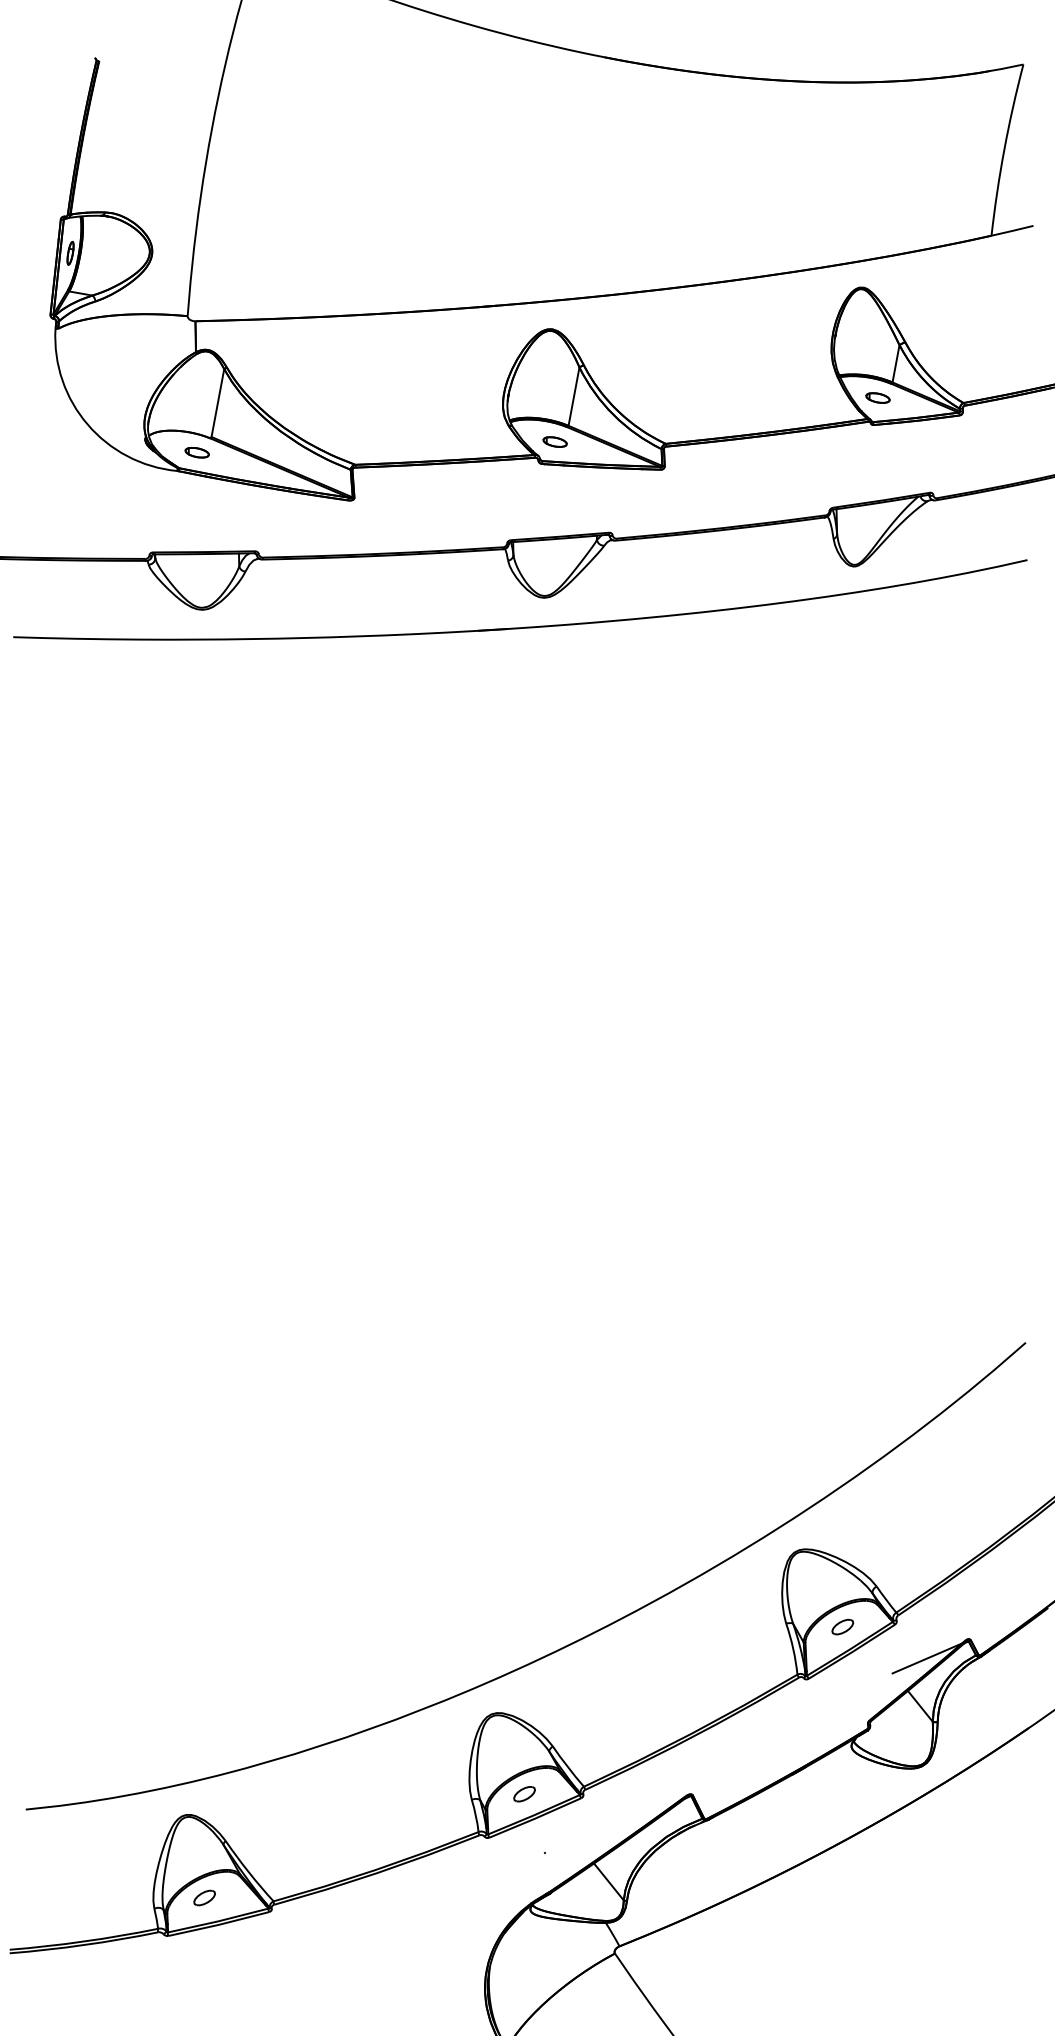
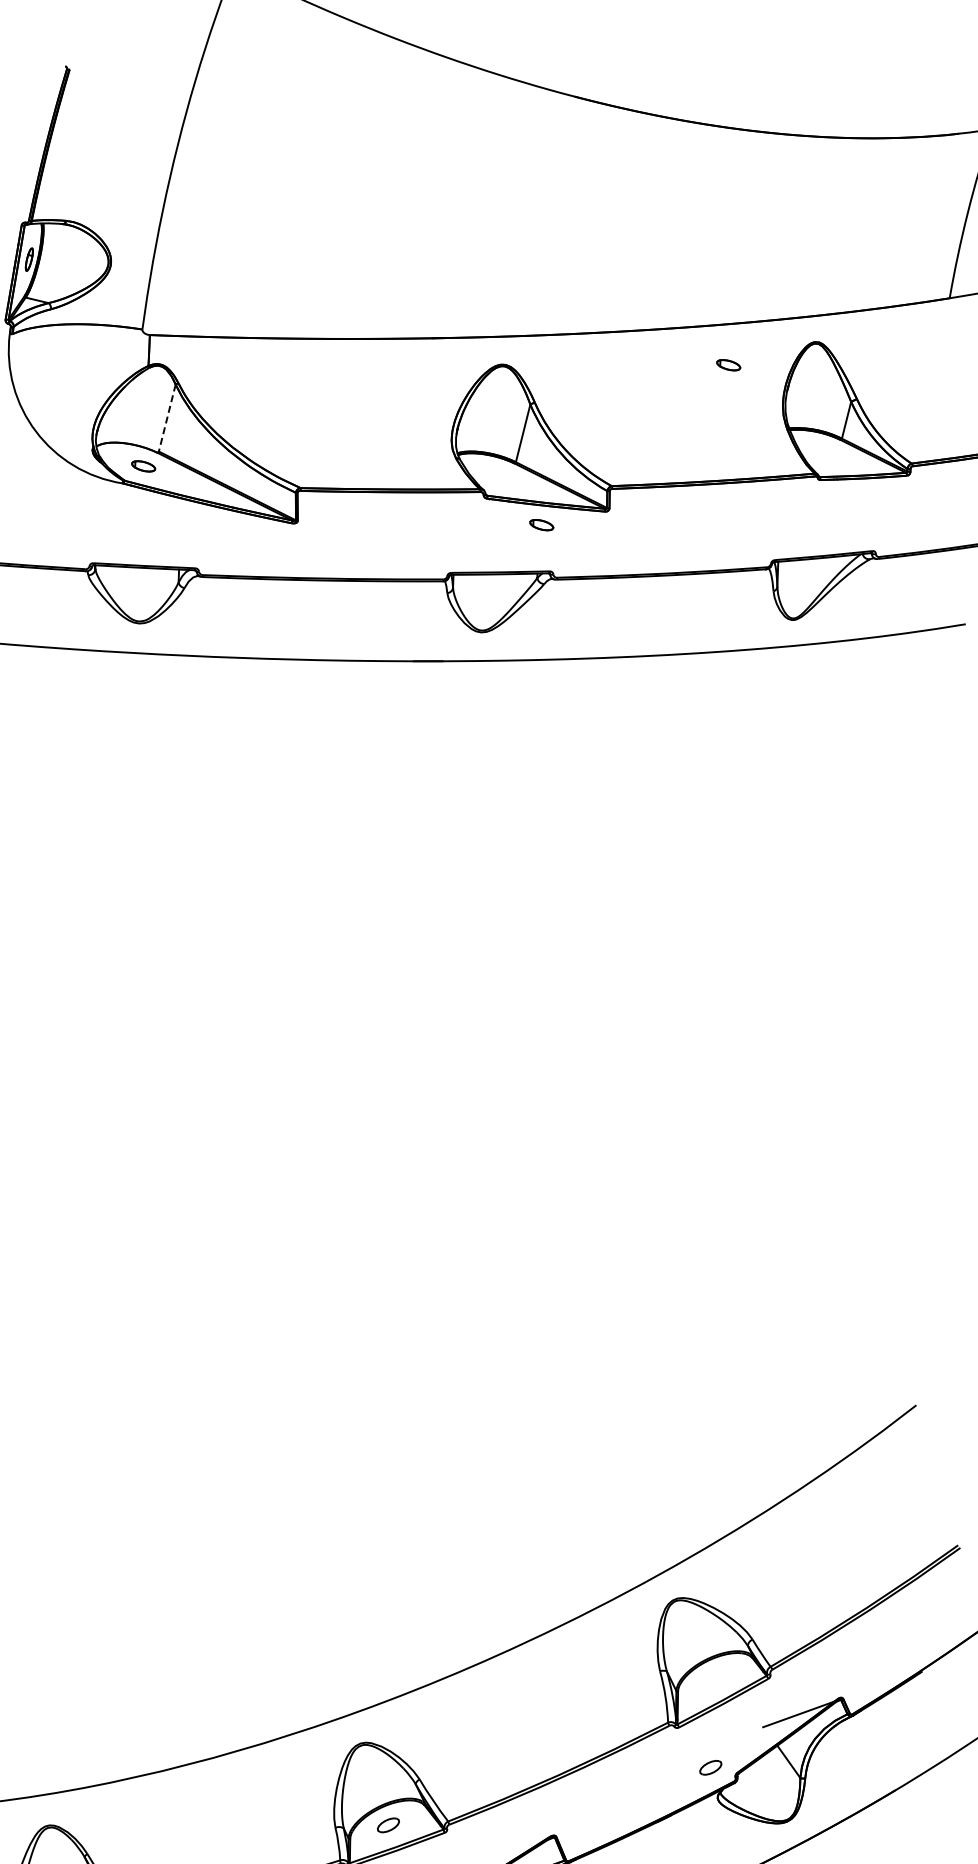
part: (877, 397) -> (728, 364), moved
line: (217, 403) -> (166, 418), solid -> dashed
part: (554, 441) -> (541, 524), moved
part: (842, 1626) -> (710, 1767), moved

